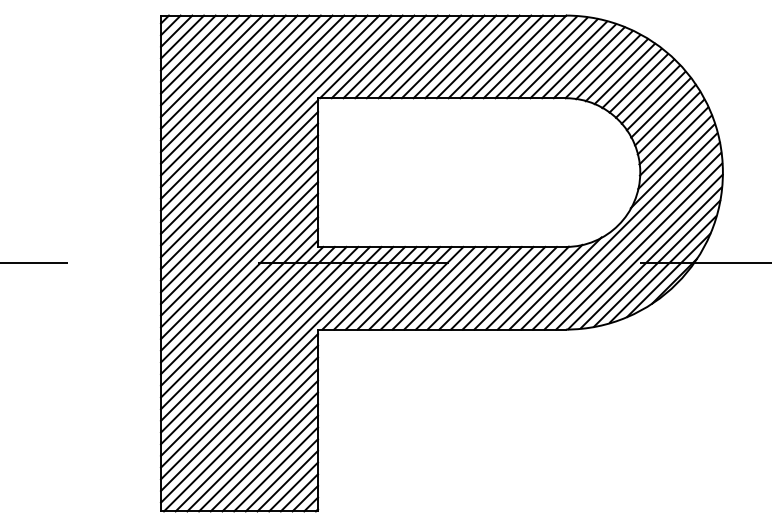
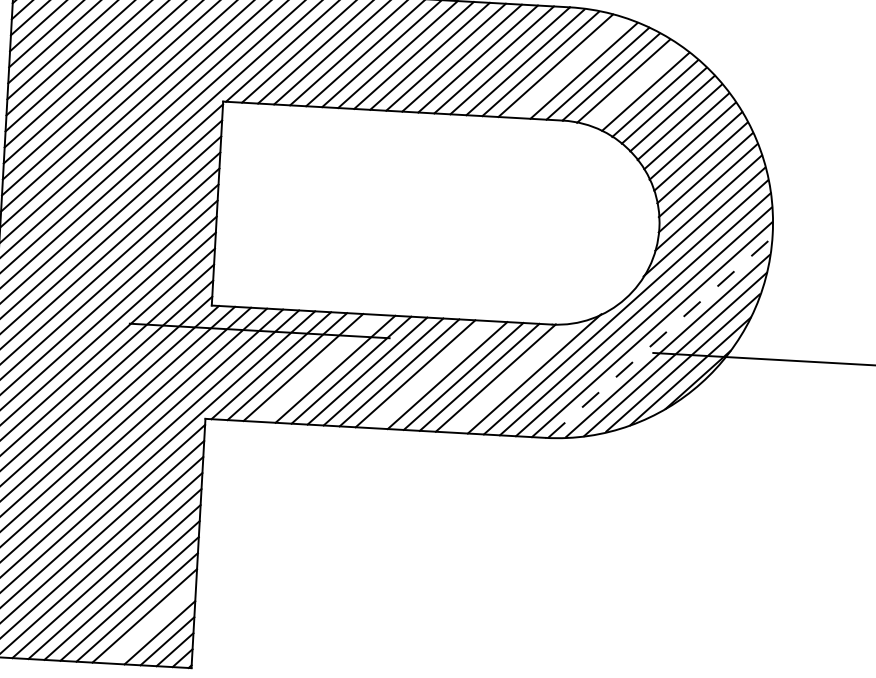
line: (568, 59) -> (569, 67), removed
line: (616, 70) -> (634, 86), removed
line: (645, 251) -> (660, 336), solid -> dashed
line: (539, 286) -> (512, 376), removed
line: (398, 287) -> (319, 367), removed
line: (480, 287) -> (431, 373), removed
line: (287, 480) -> (152, 623), removed

